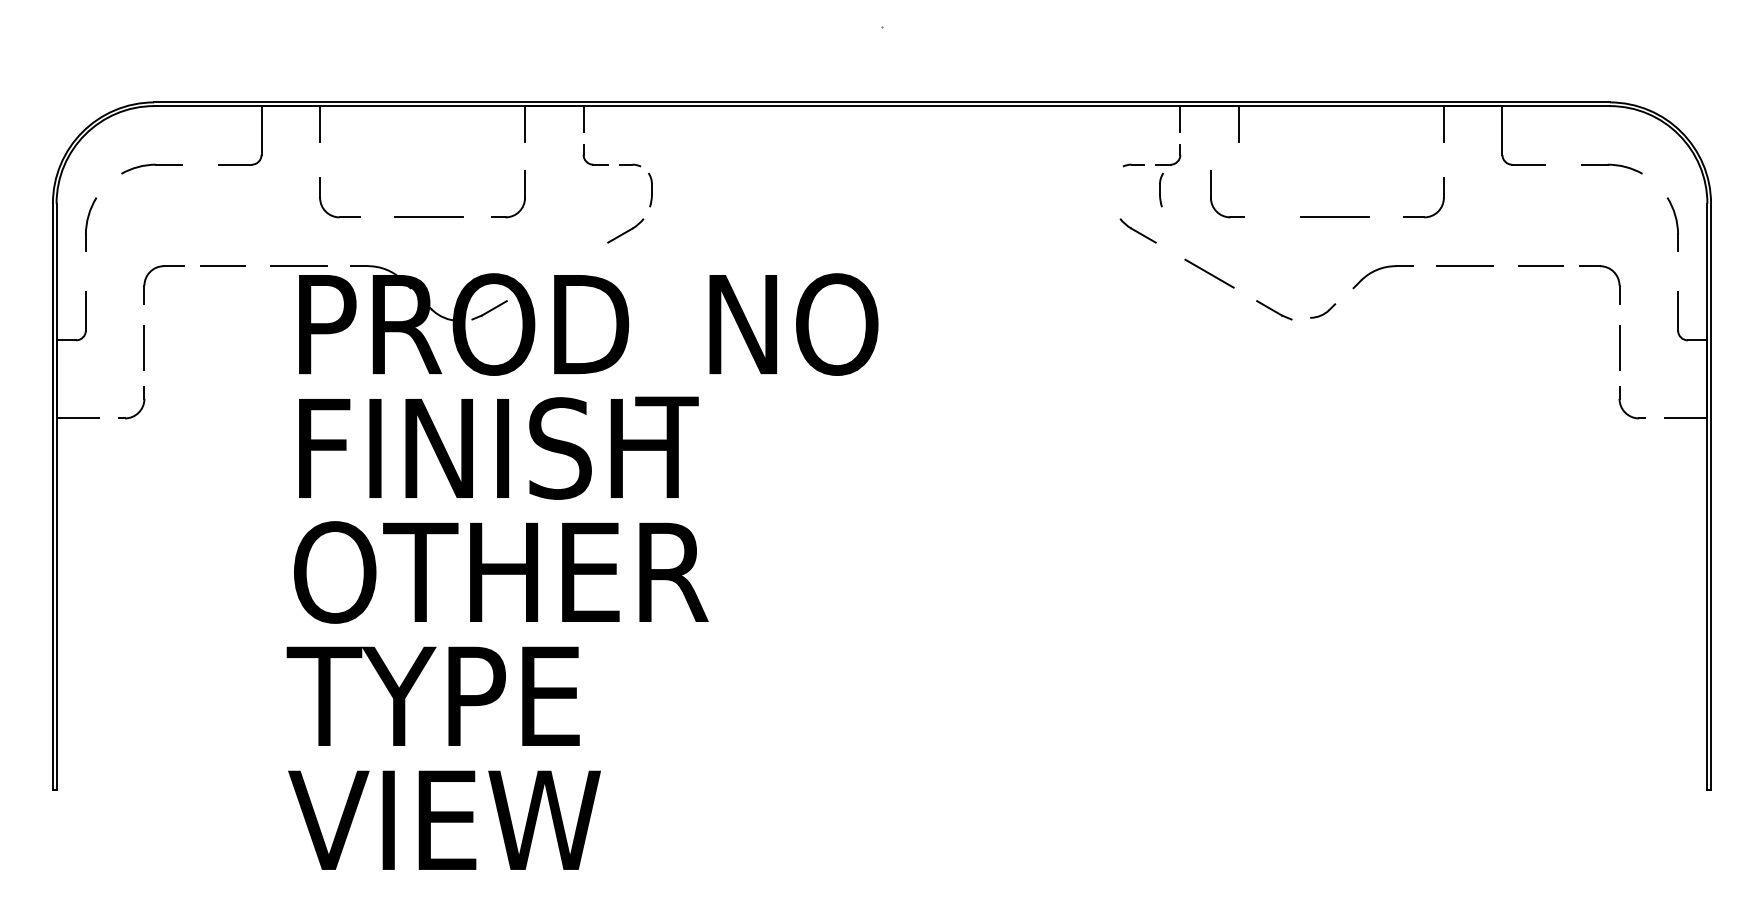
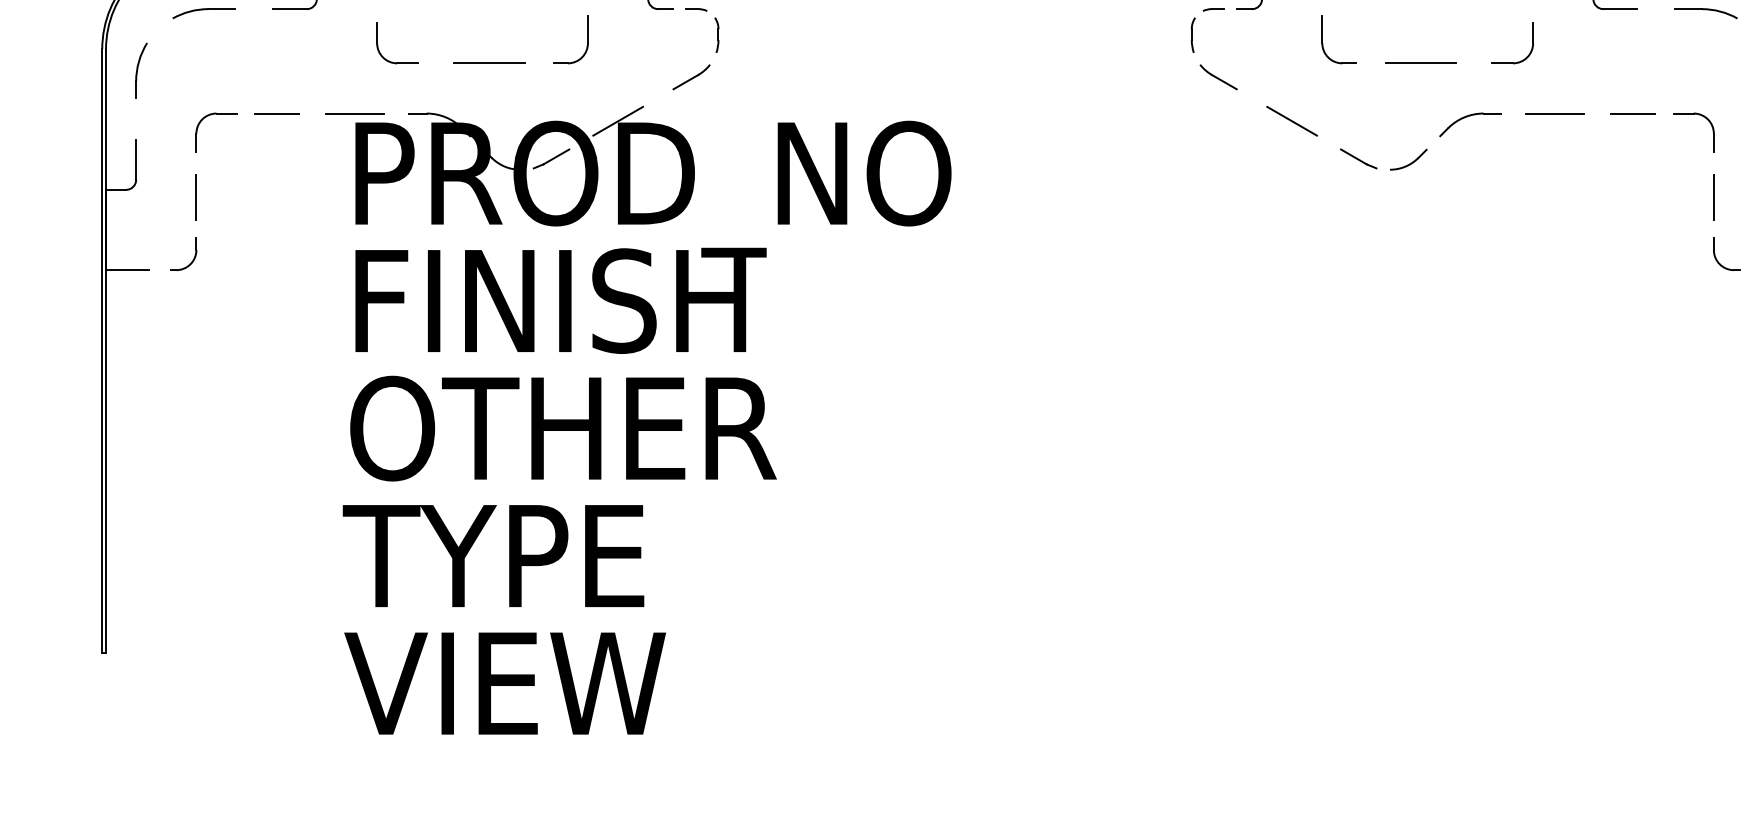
part: (1161, 189) -> (1193, 34), moved
part: (1211, 194) -> (1322, 39), moved
line: (554, 273) -> (618, 121), added
part: (1322, 310) -> (1408, 159), size x1.43

